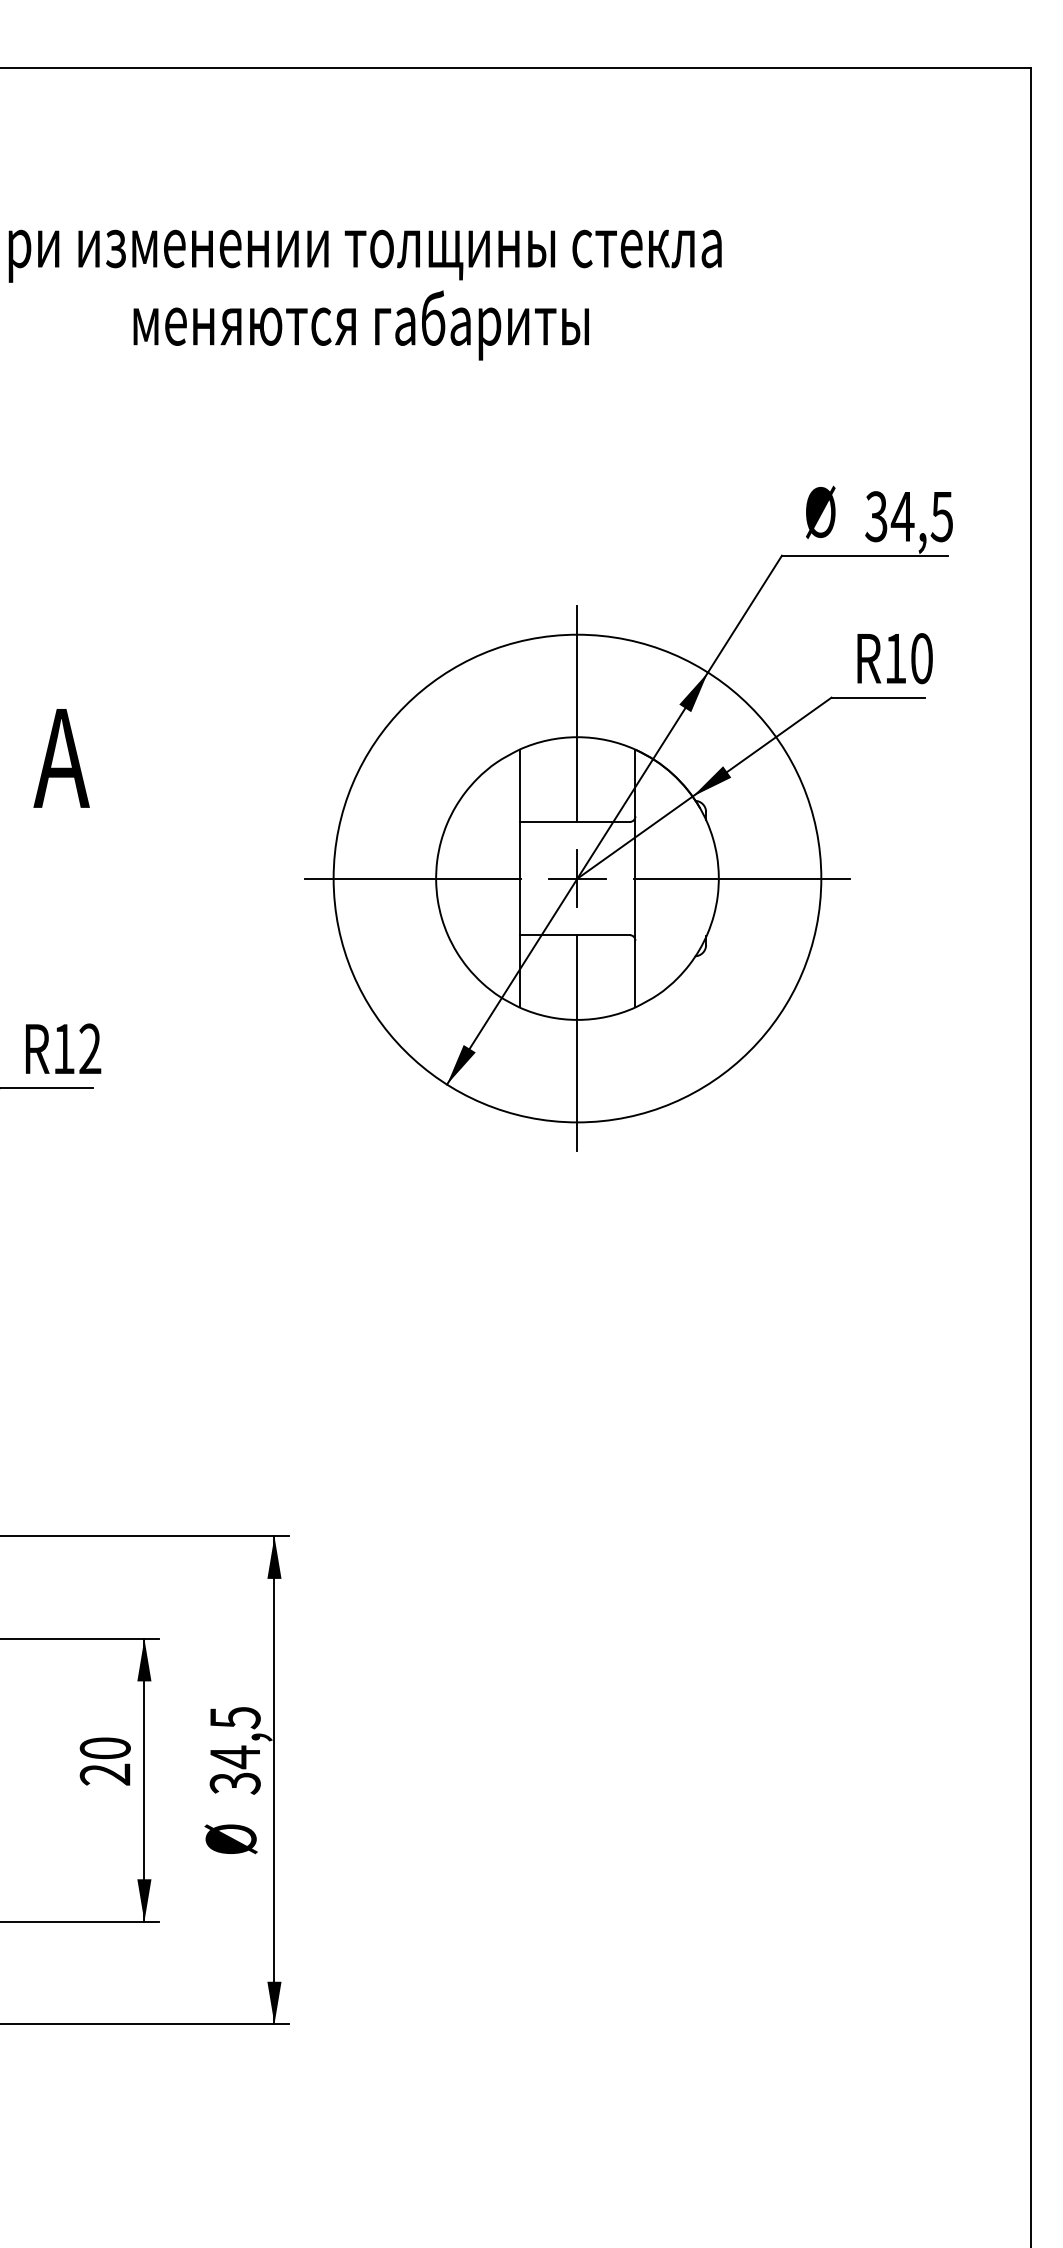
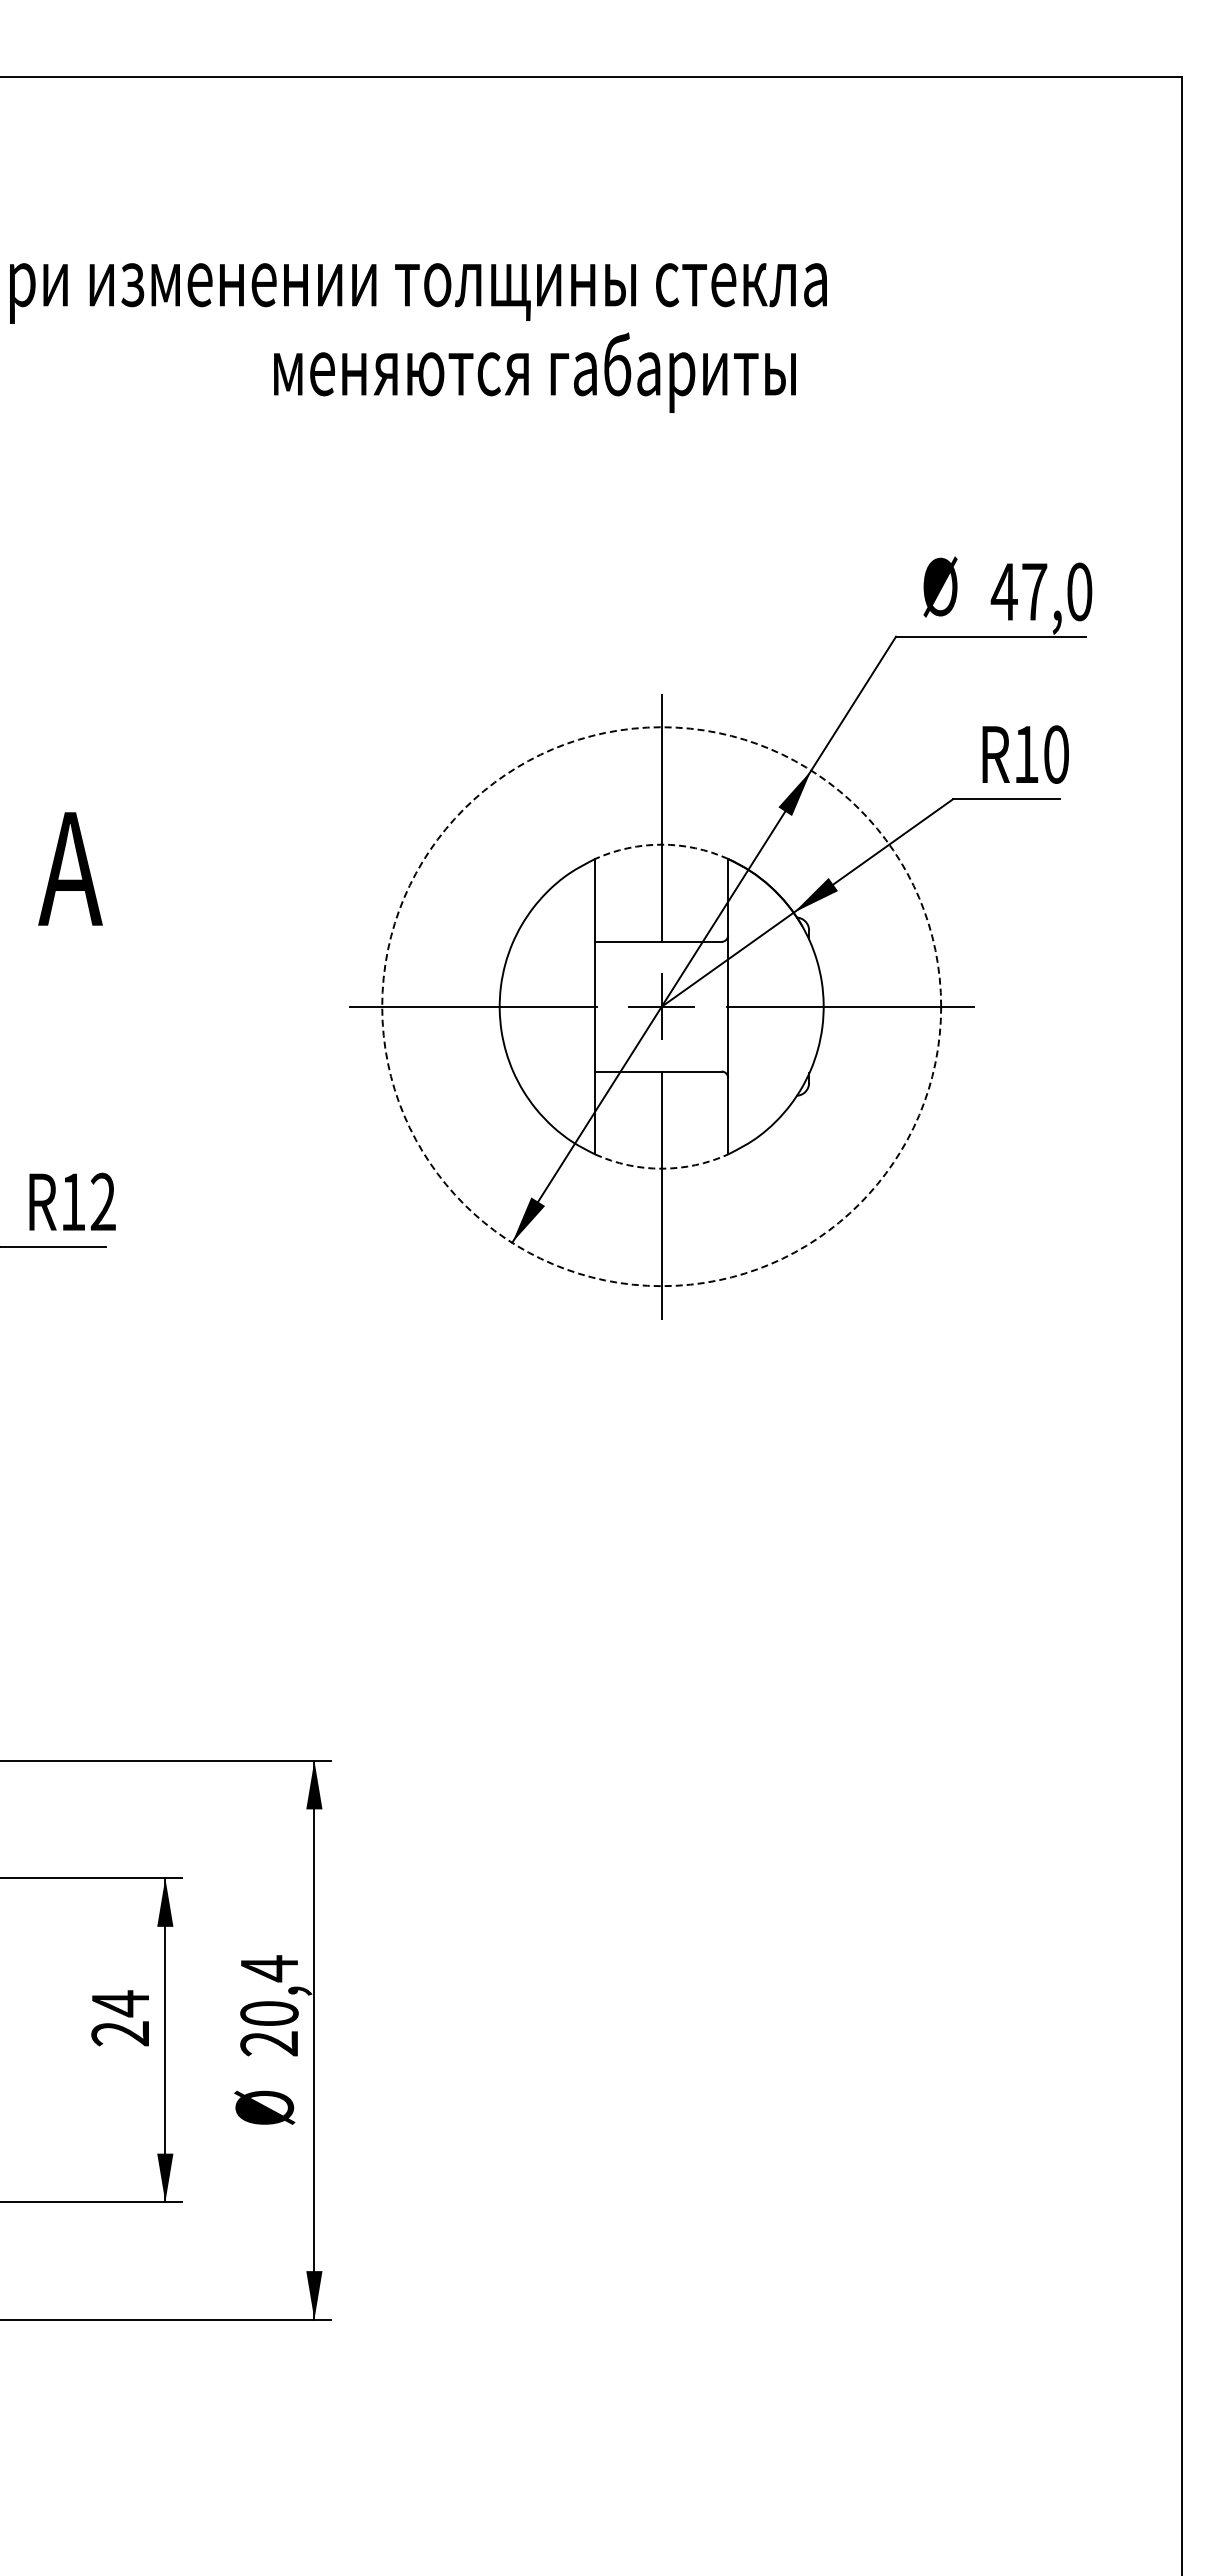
text: (360, 325) -> (534, 372), moved
text: (908, 516) -> (1041, 591), 34,5 -> 47,0
arc: (577, 737) -> (661, 844), solid -> dashed
circle: (577, 878) -> (661, 1006), solid -> dashed
arc: (577, 1019) -> (661, 1168), solid -> dashed
text: (105, 1748) -> (120, 2003), 20 -> 24
text: (235, 1750) -> (269, 2005), 34,5 -> 20,4

